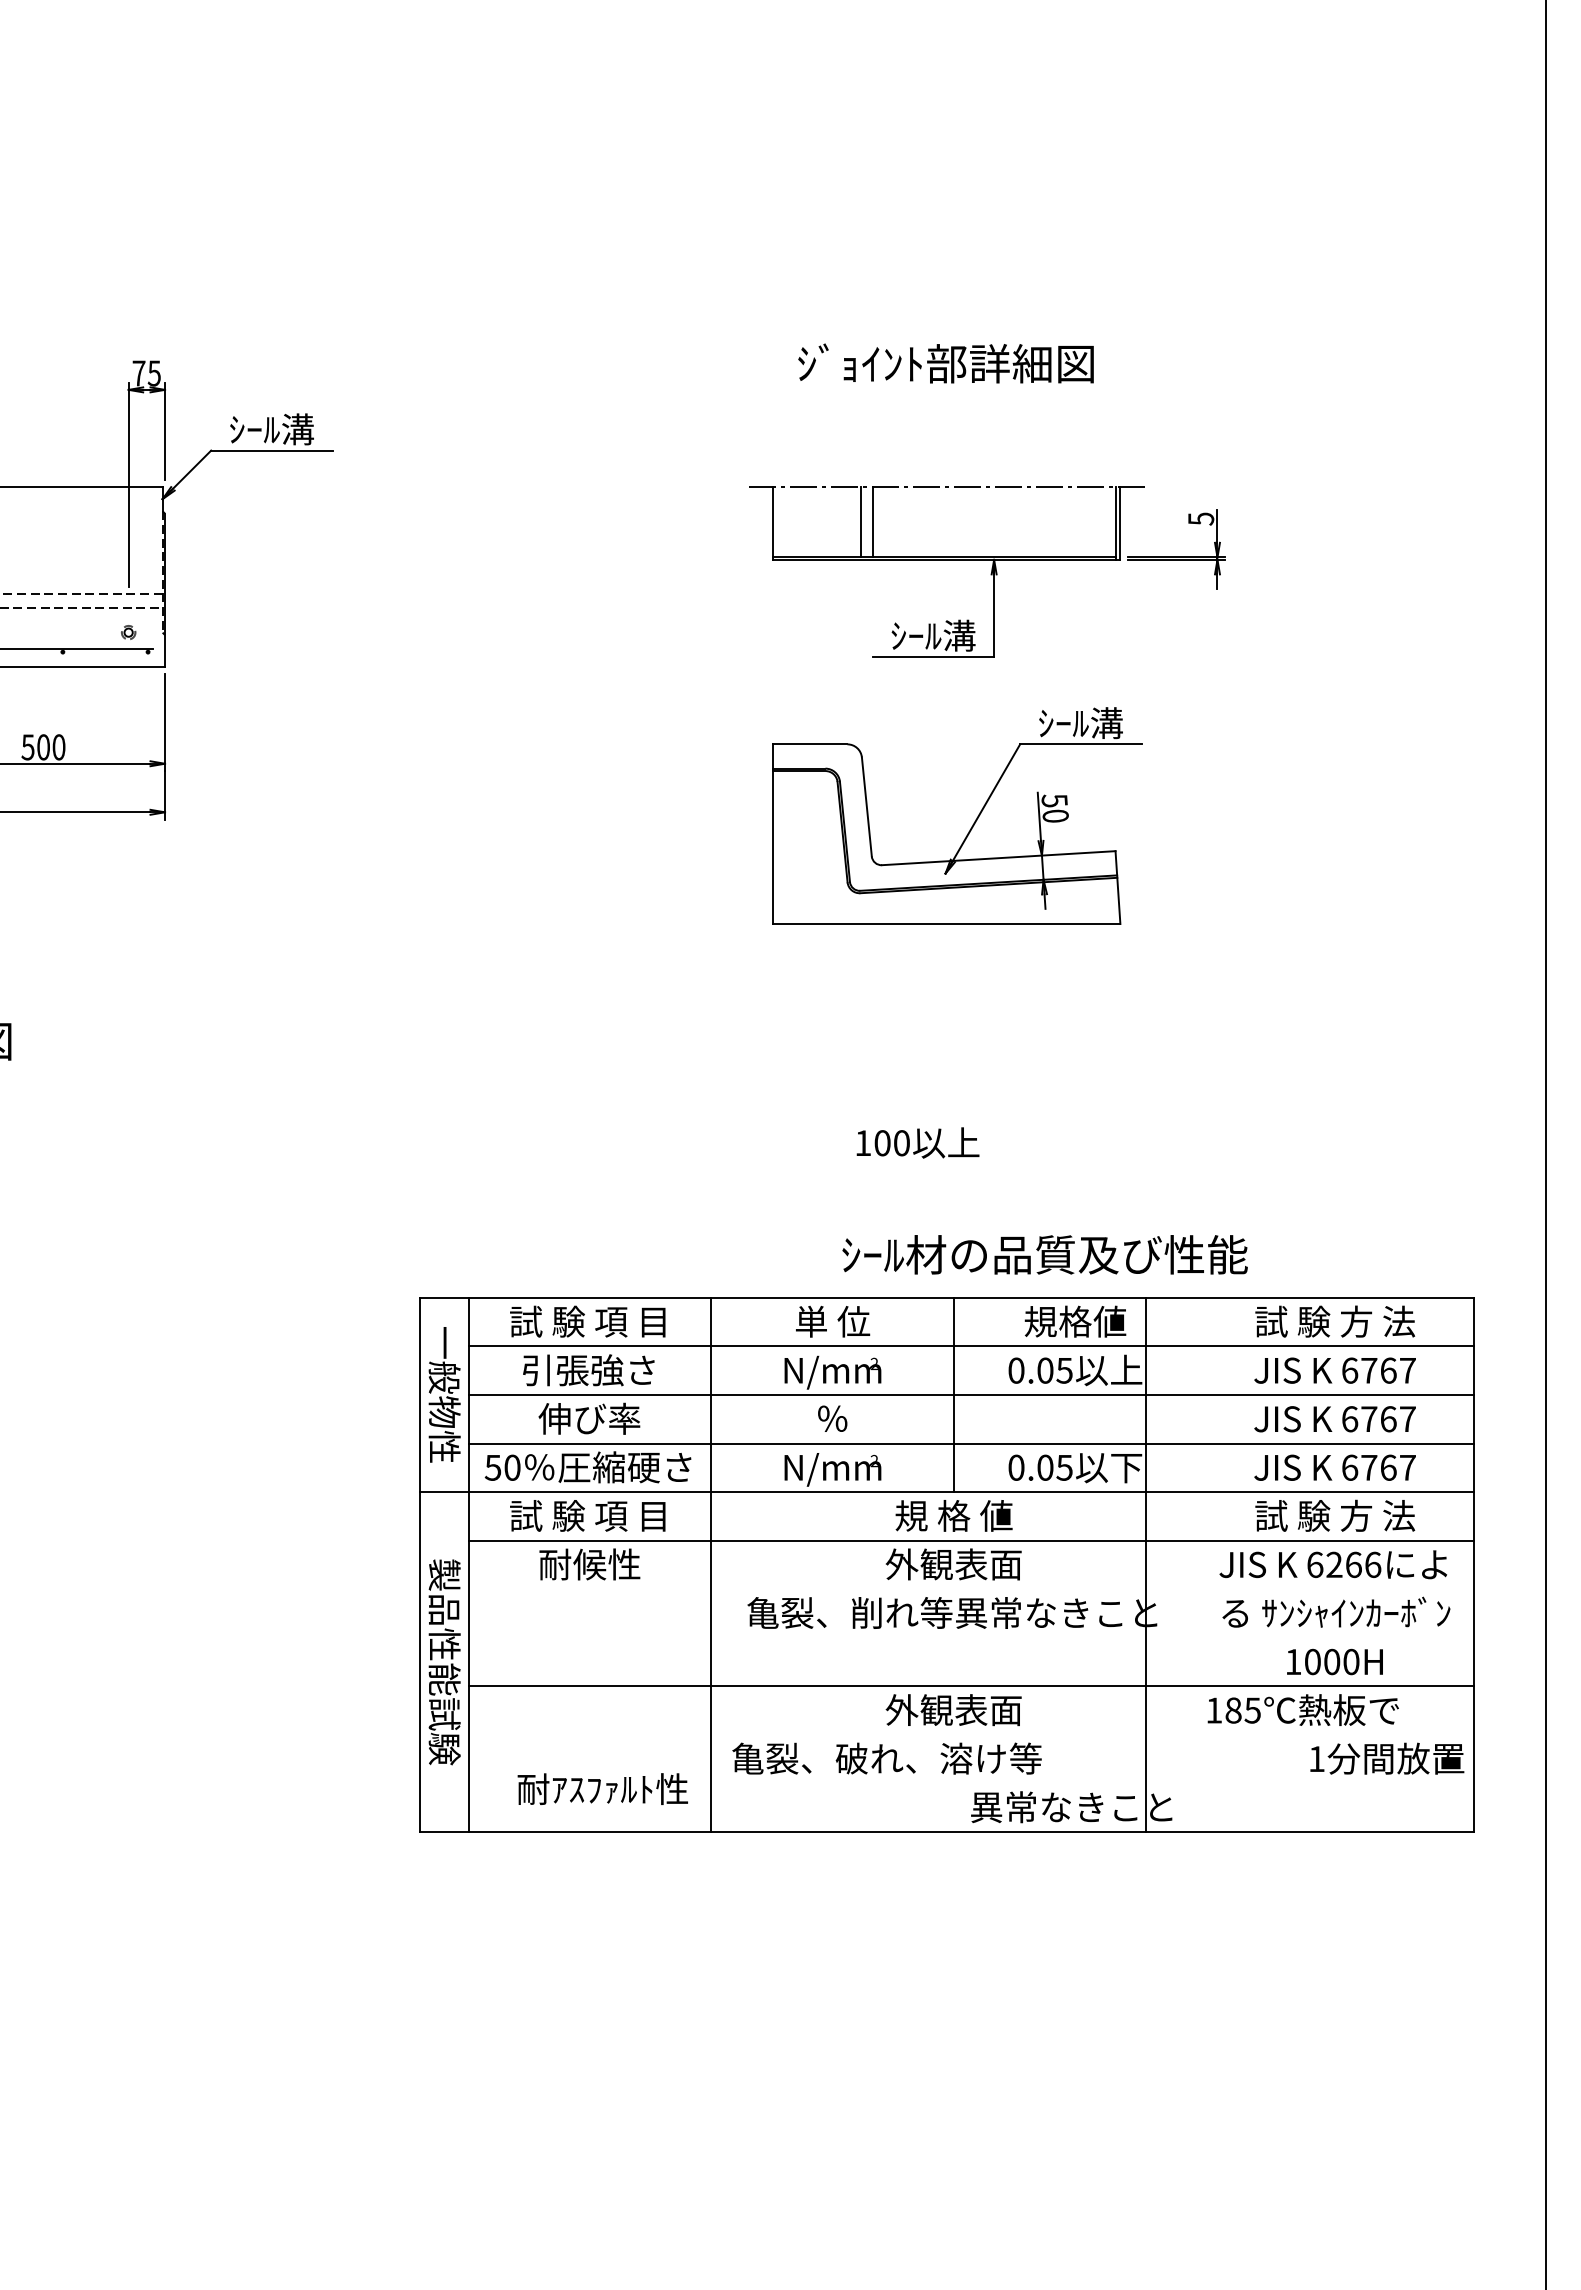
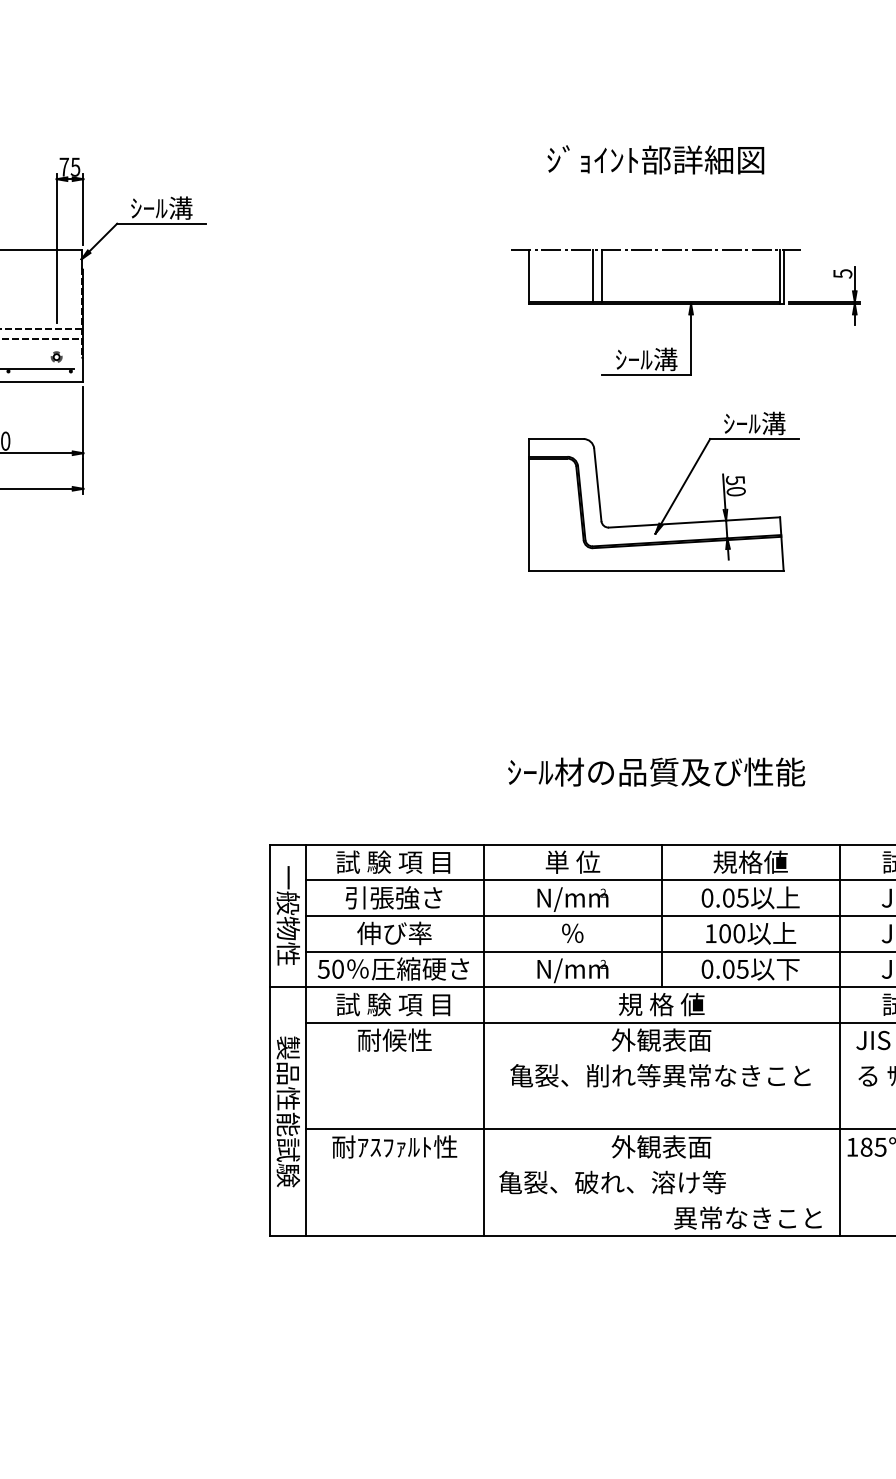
text: (917, 1142) -> (750, 933), moved
text: (1044, 1254) -> (656, 771), moved
line: (1145, 1564) -> (839, 1040), moved
text: (602, 1788) -> (394, 1146), moved

